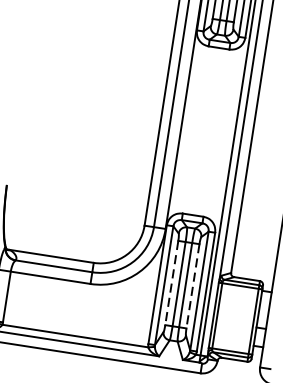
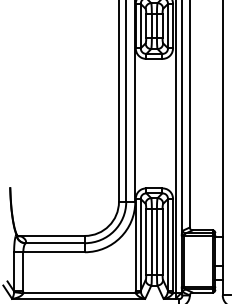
line: (172, 283) -> (146, 242), dashed -> solid
line: (192, 286) -> (162, 242), dashed -> solid

